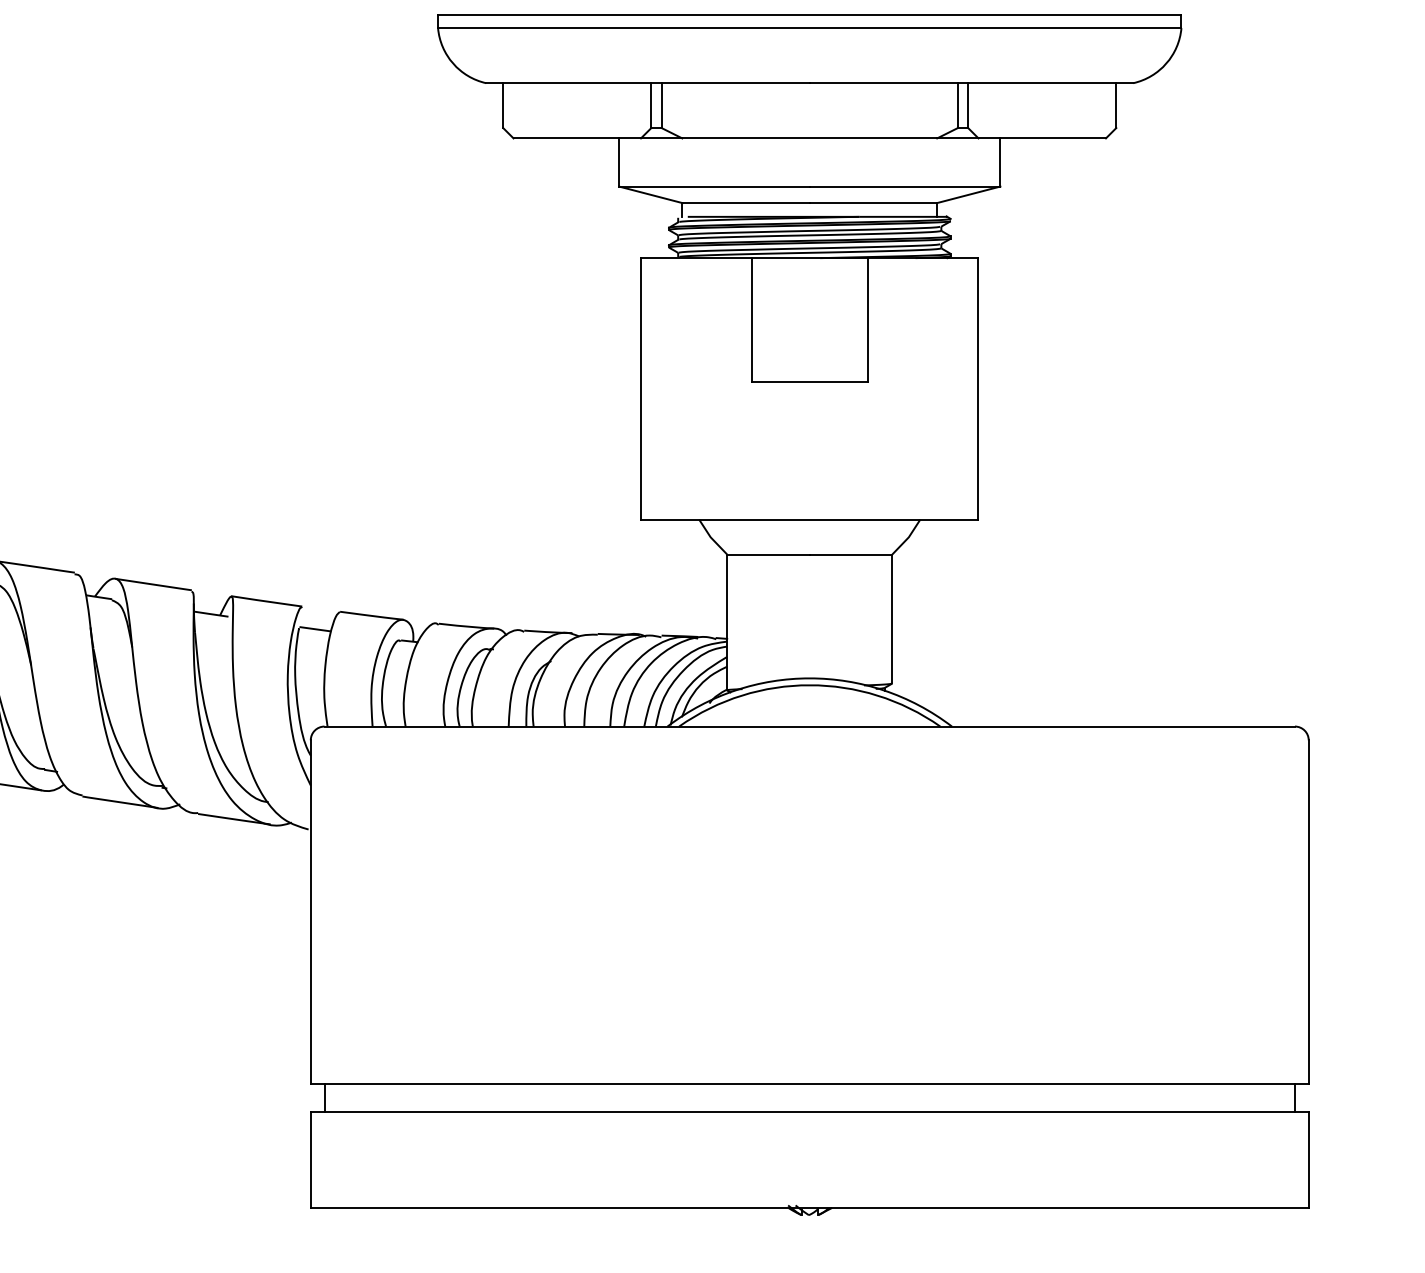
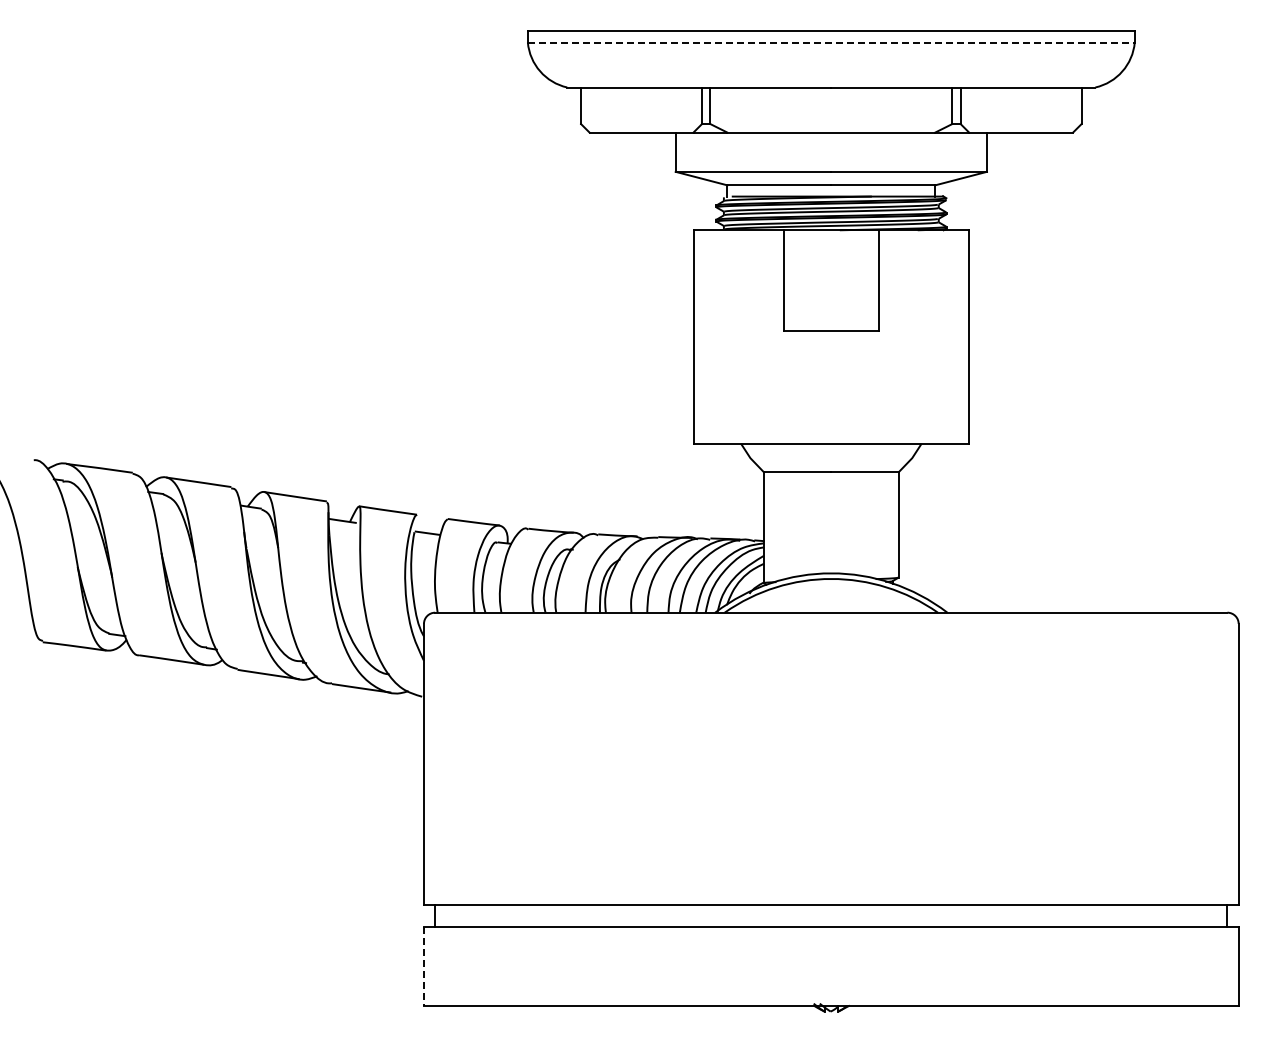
line: (809, 28) -> (831, 42), solid -> dashed
line: (310, 1161) -> (423, 967), solid -> dashed

